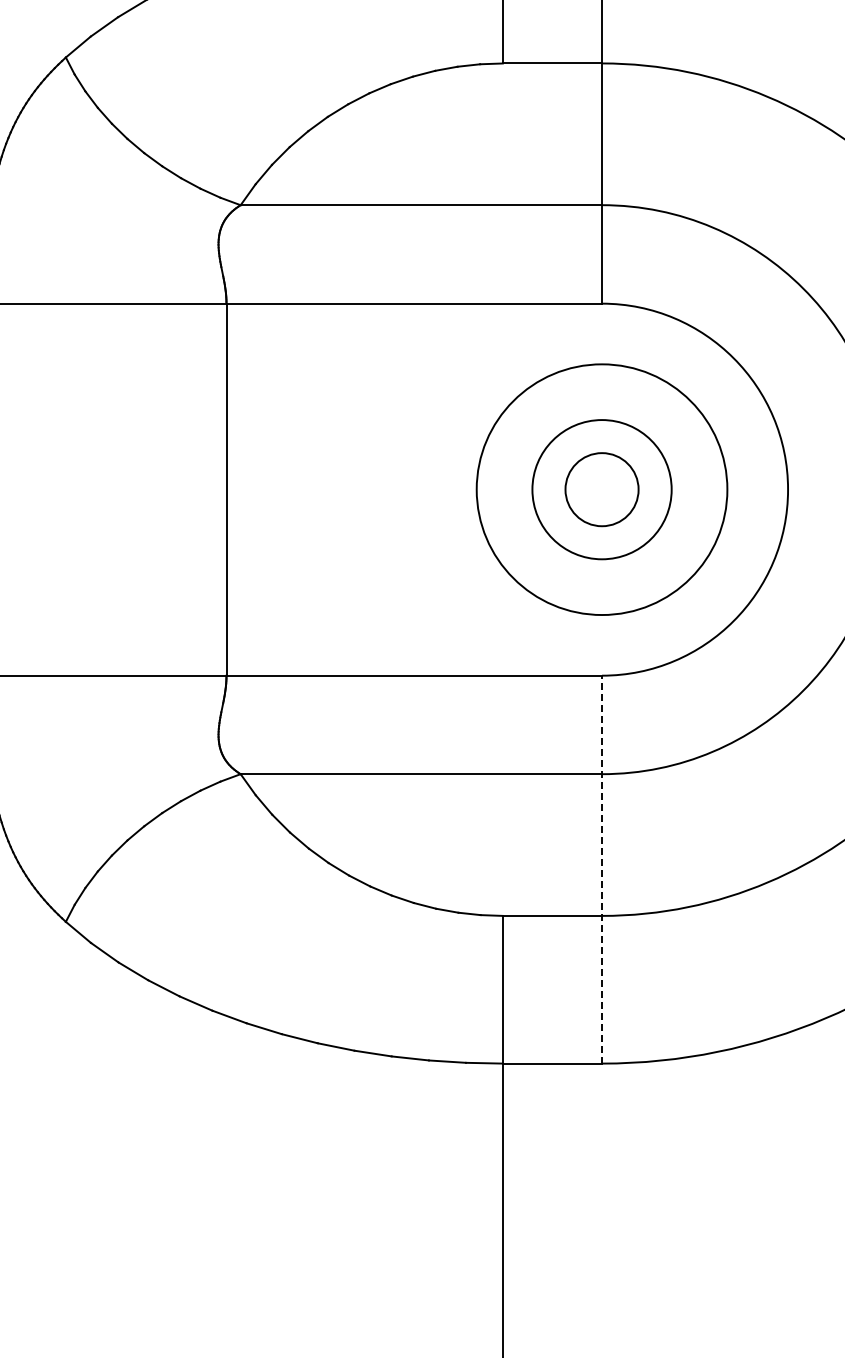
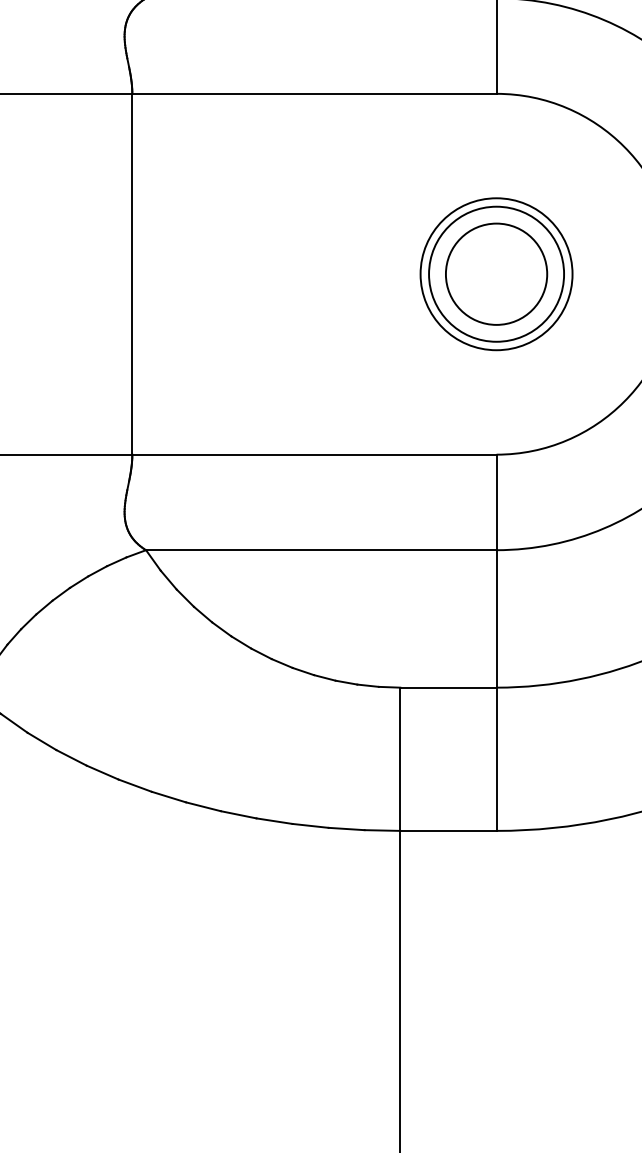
circle: (601, 489) -> (496, 274), size x0.62
circle: (601, 489) -> (496, 274), size x1.43
line: (602, 869) -> (496, 642), dashed -> solid

